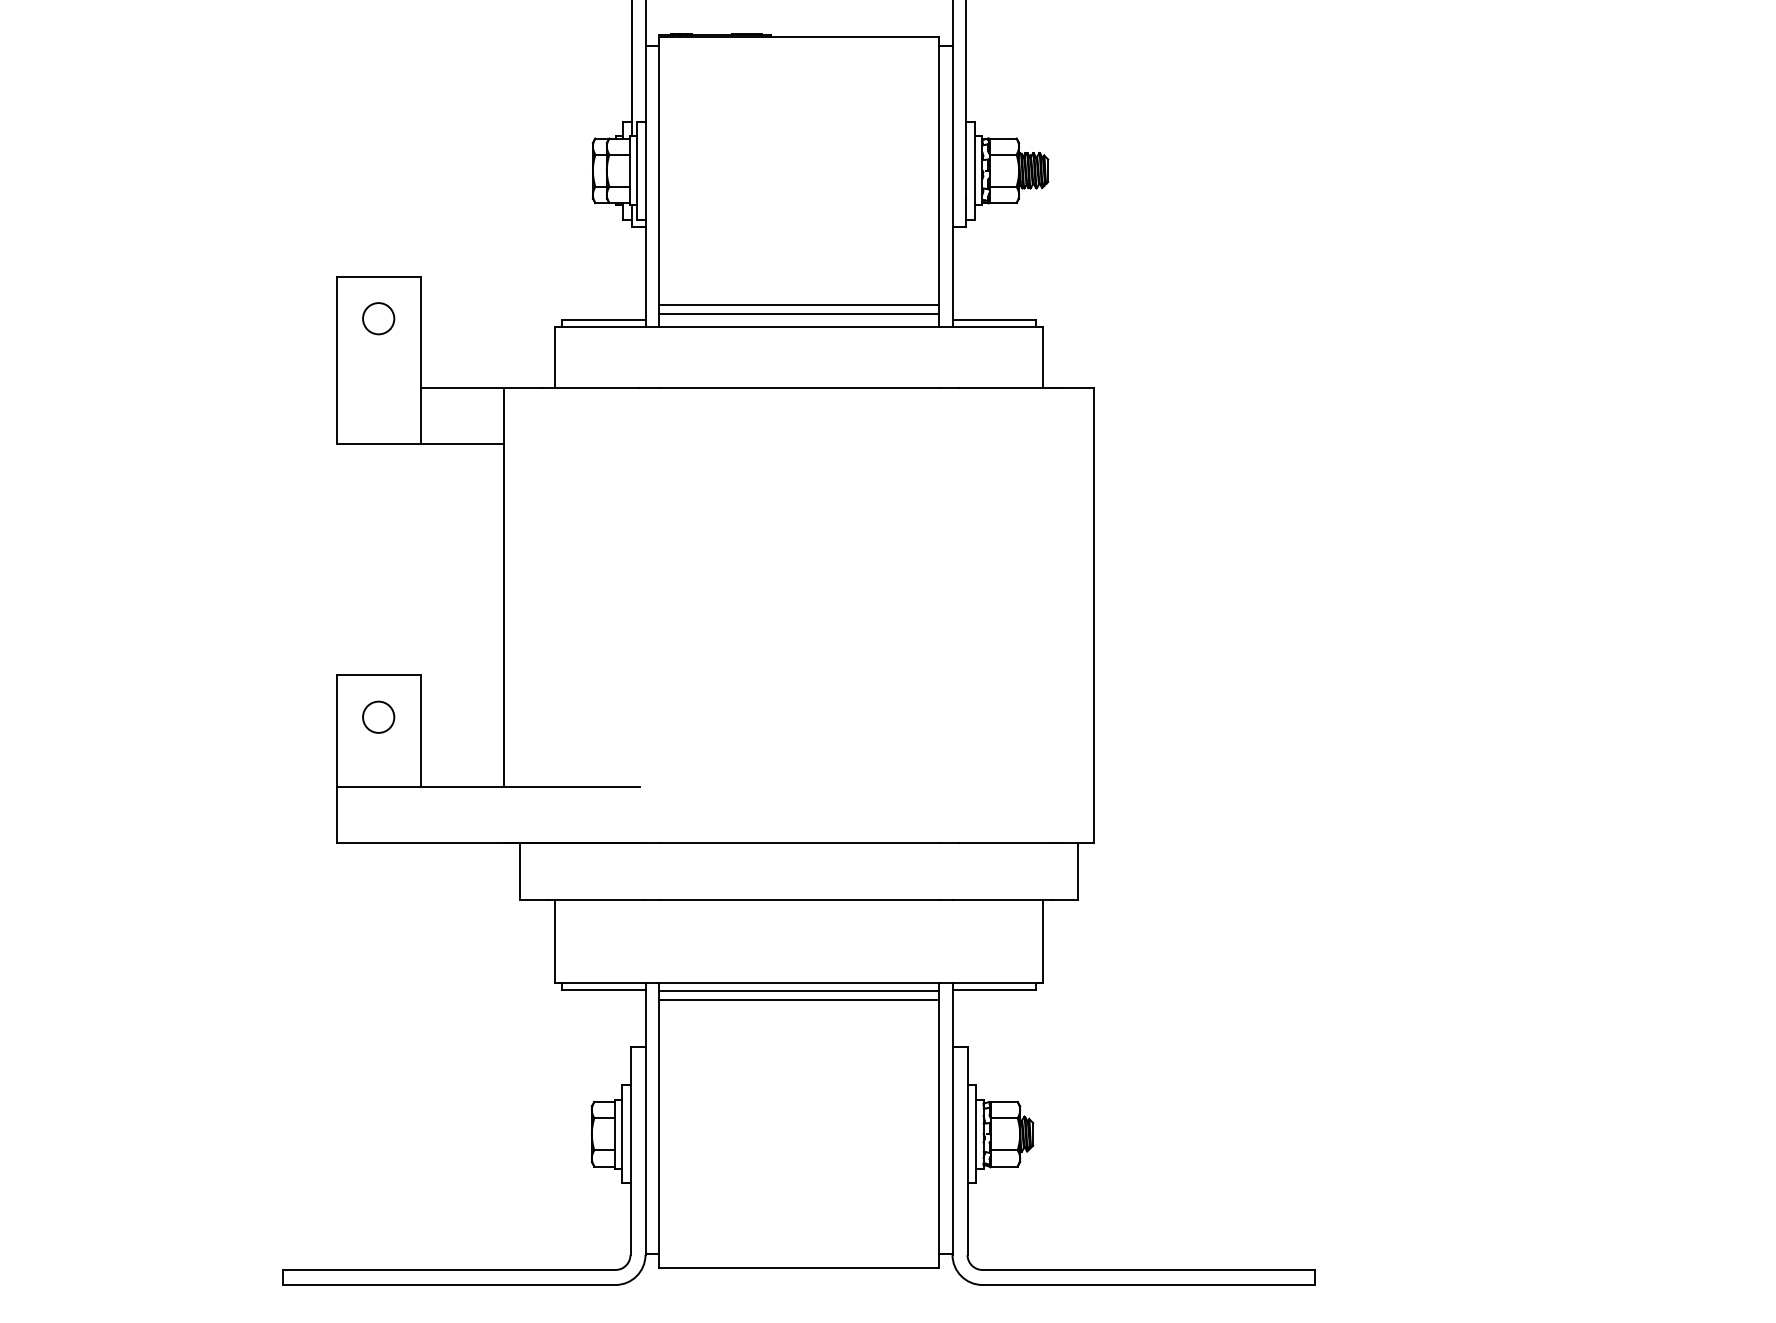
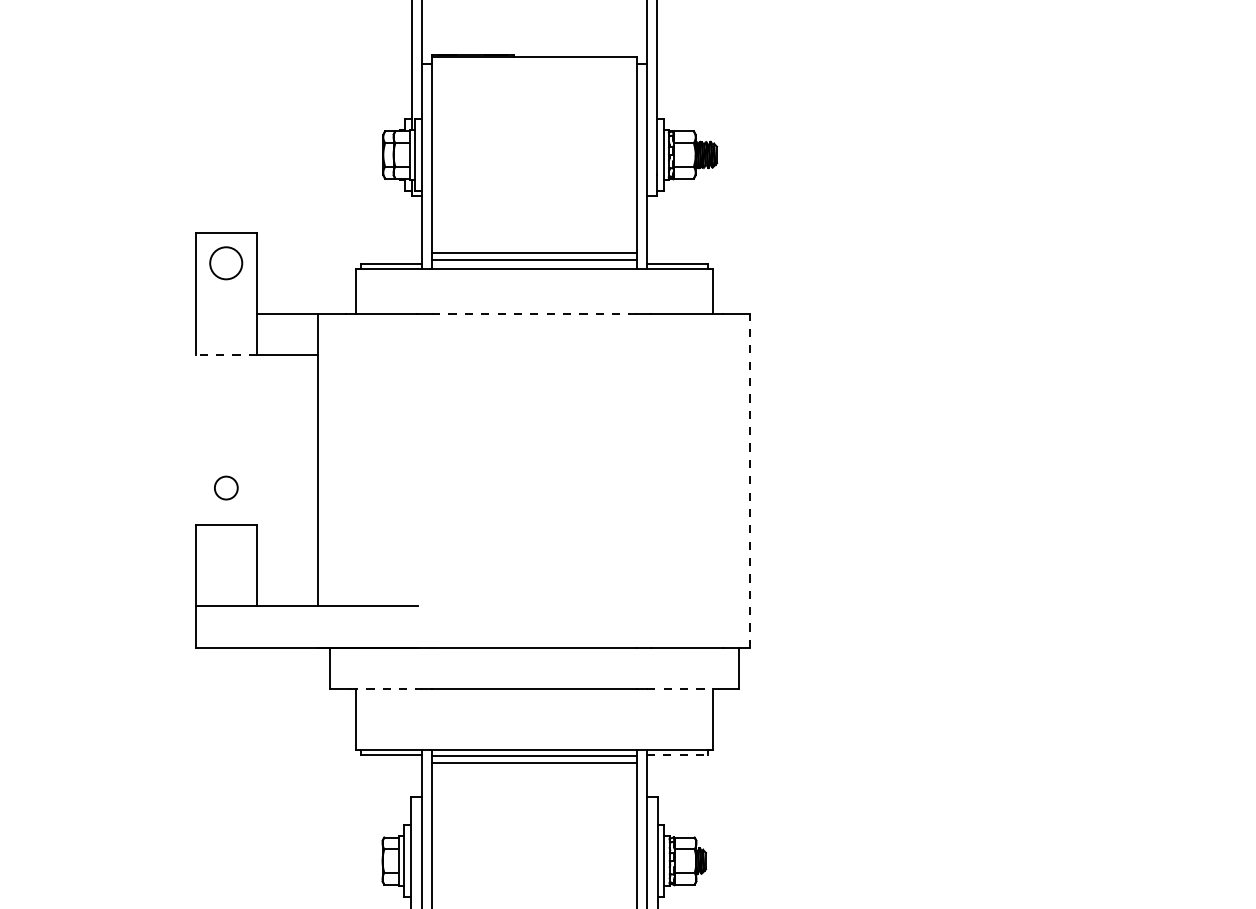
circle: (378, 318) -> (226, 263), size x1.4
line: (799, 387) -> (534, 313), solid -> dashed
line: (378, 444) -> (226, 355), solid -> dashed
line: (1093, 615) -> (750, 480), solid -> dashed
circle: (378, 716) -> (226, 487), moved
line: (596, 899) -> (385, 689), solid -> dashed
line: (1001, 899) -> (682, 689), solid -> dashed
line: (994, 989) -> (677, 755), solid -> dashed

